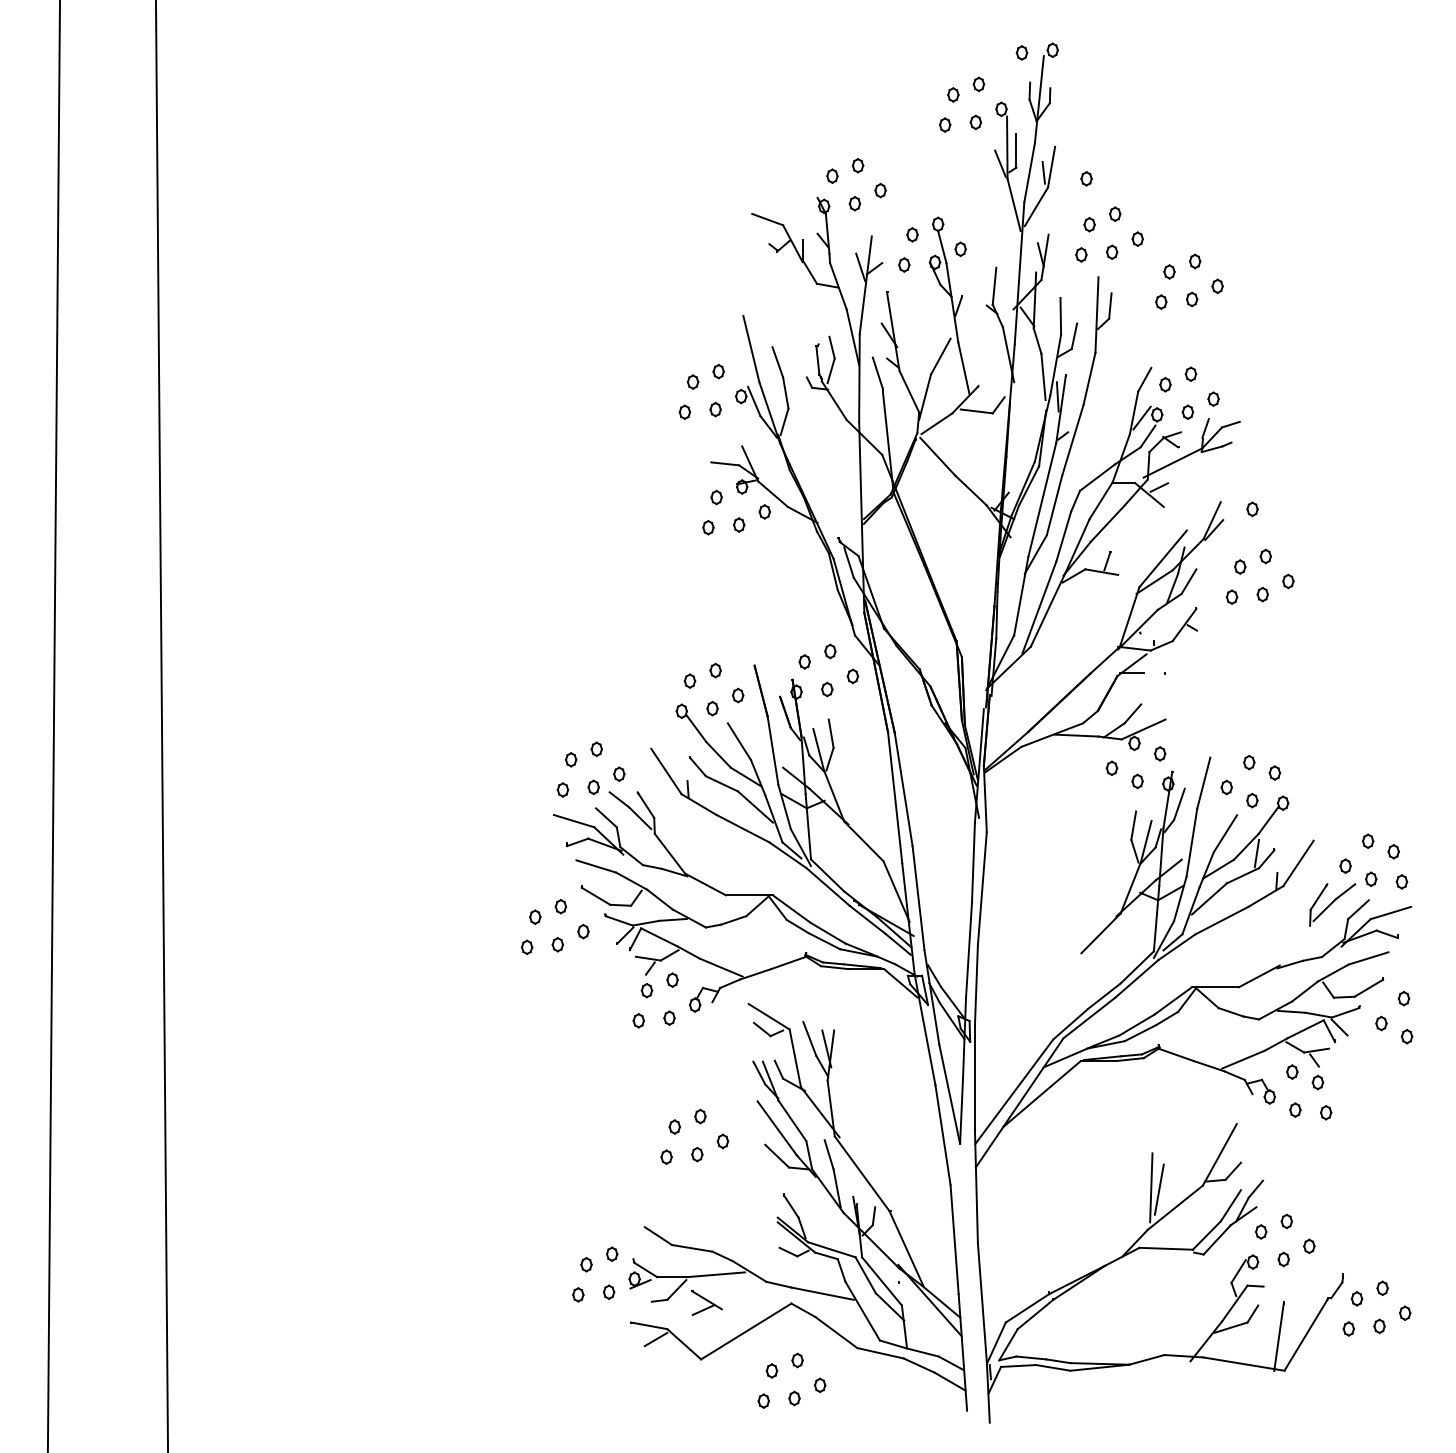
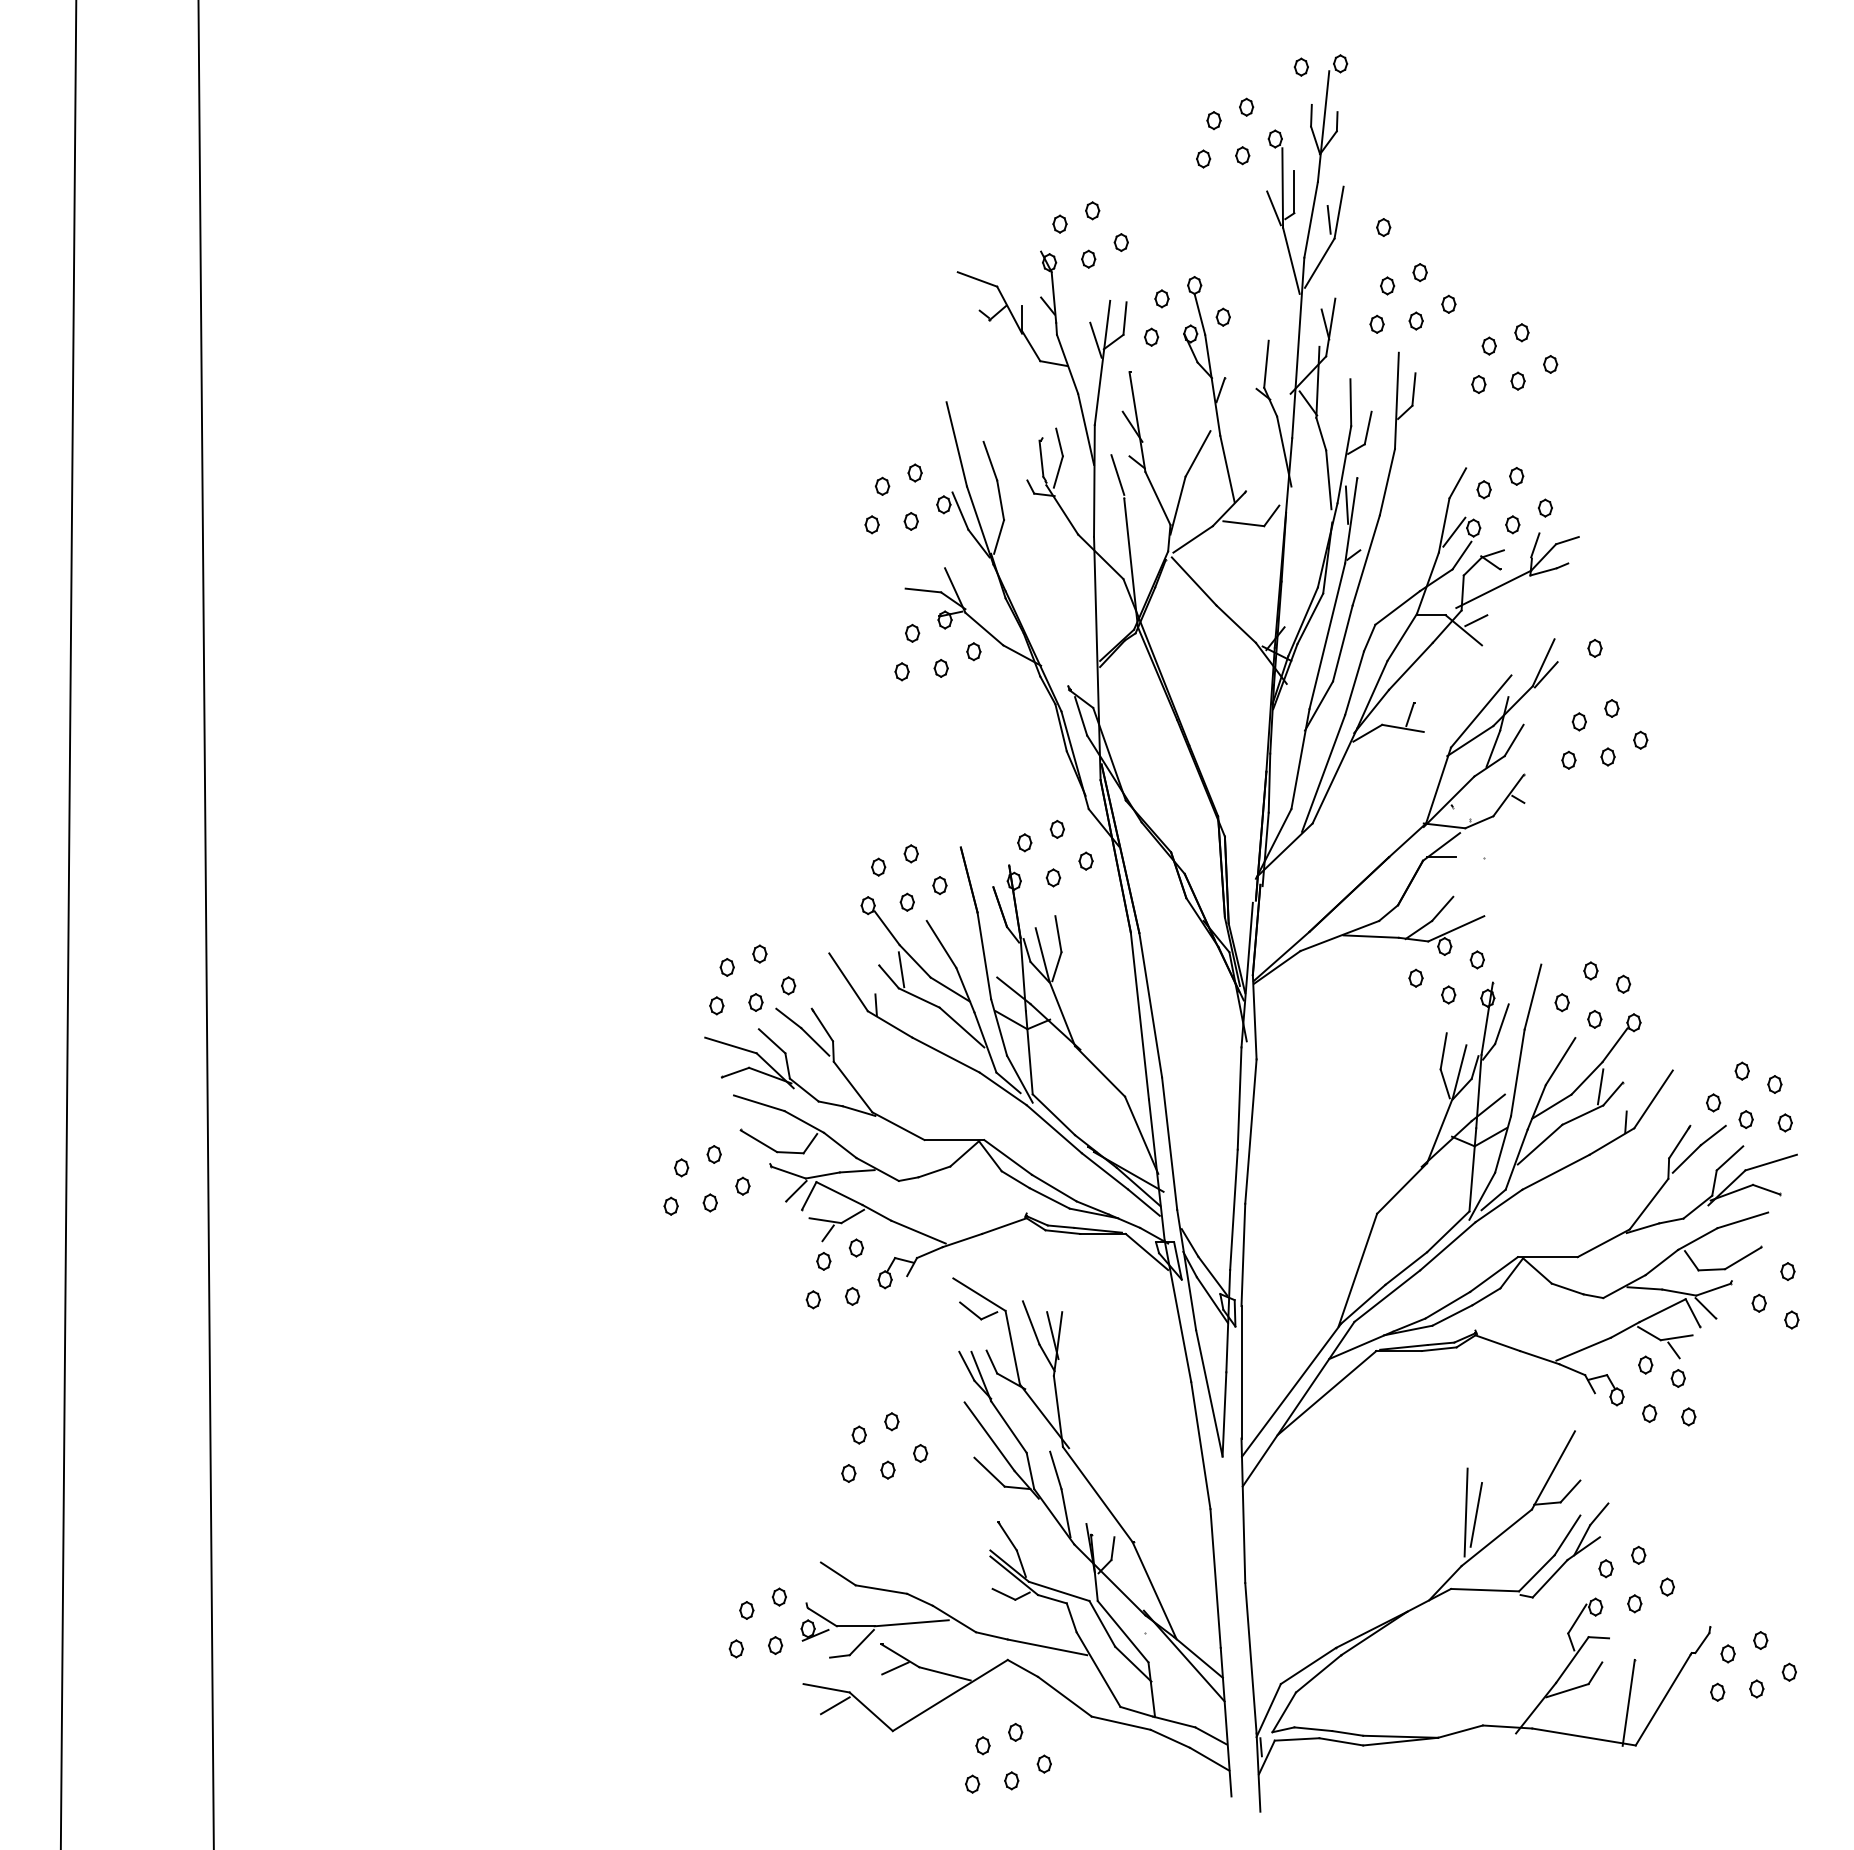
line: (883, 250) -> (1124, 318), added
line: (707, 761) -> (901, 969), added
line: (1294, 945) -> (1648, 1203), added
line: (1066, 997) -> (1357, 1269), added
line: (741, 1314) -> (944, 1673), added

